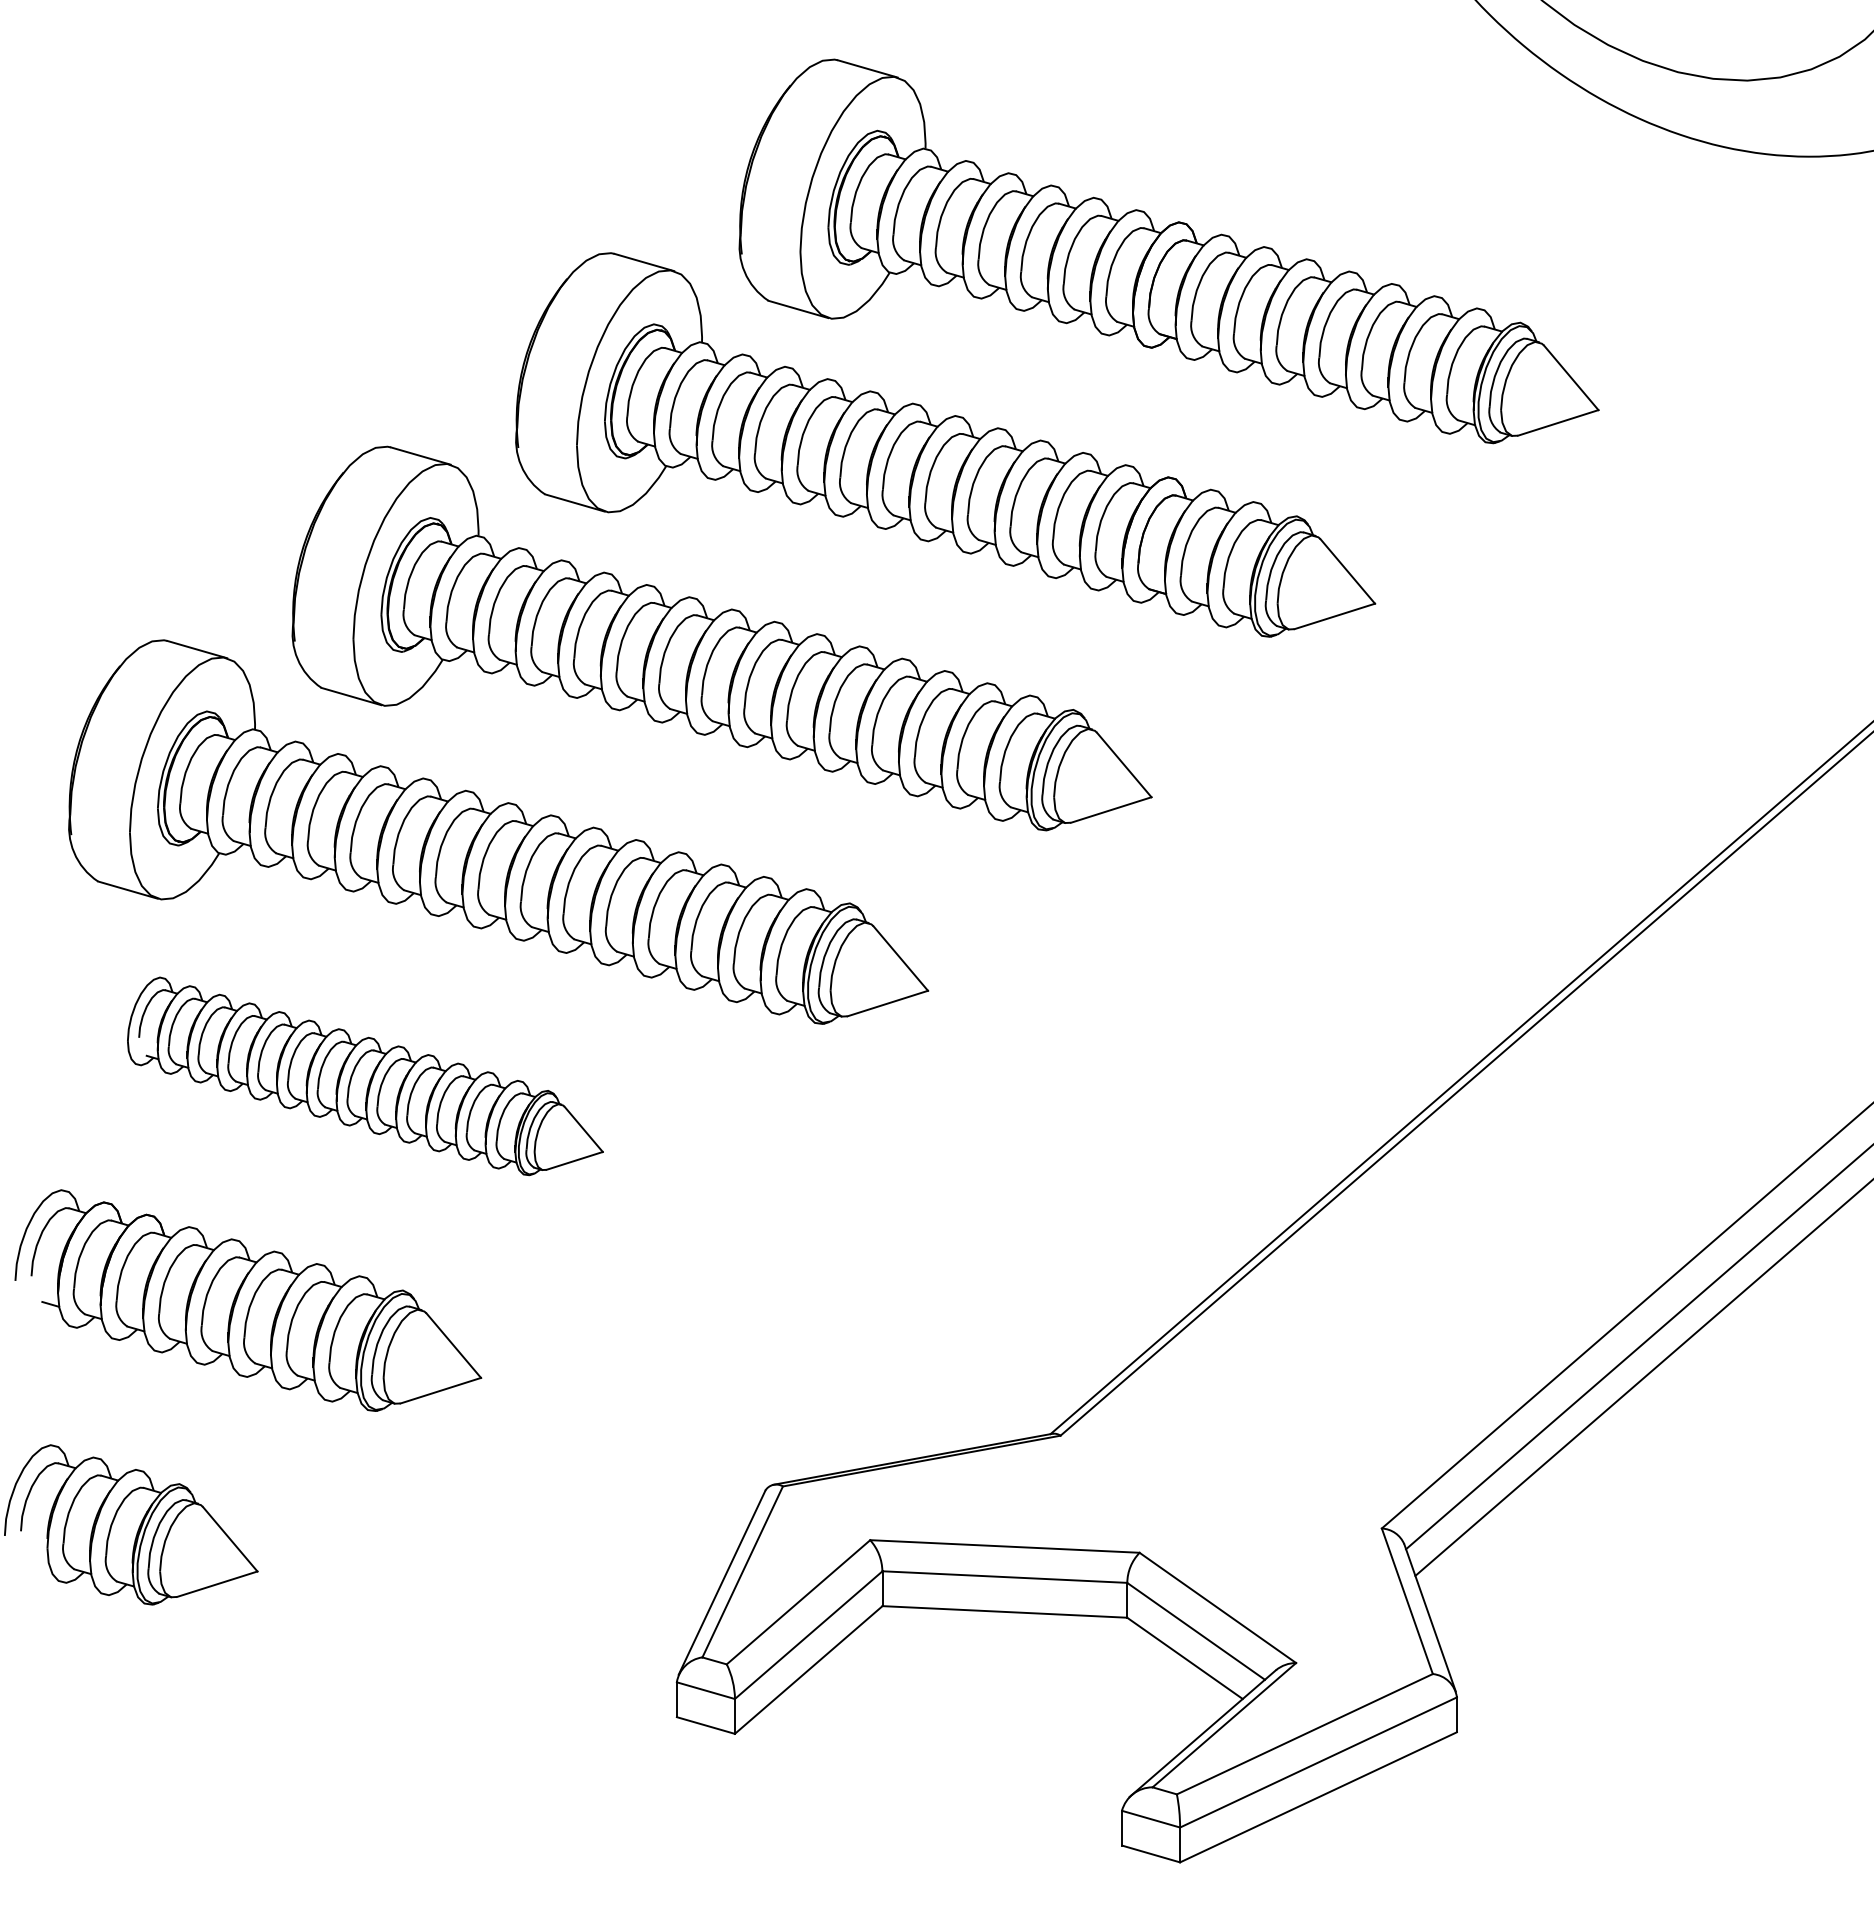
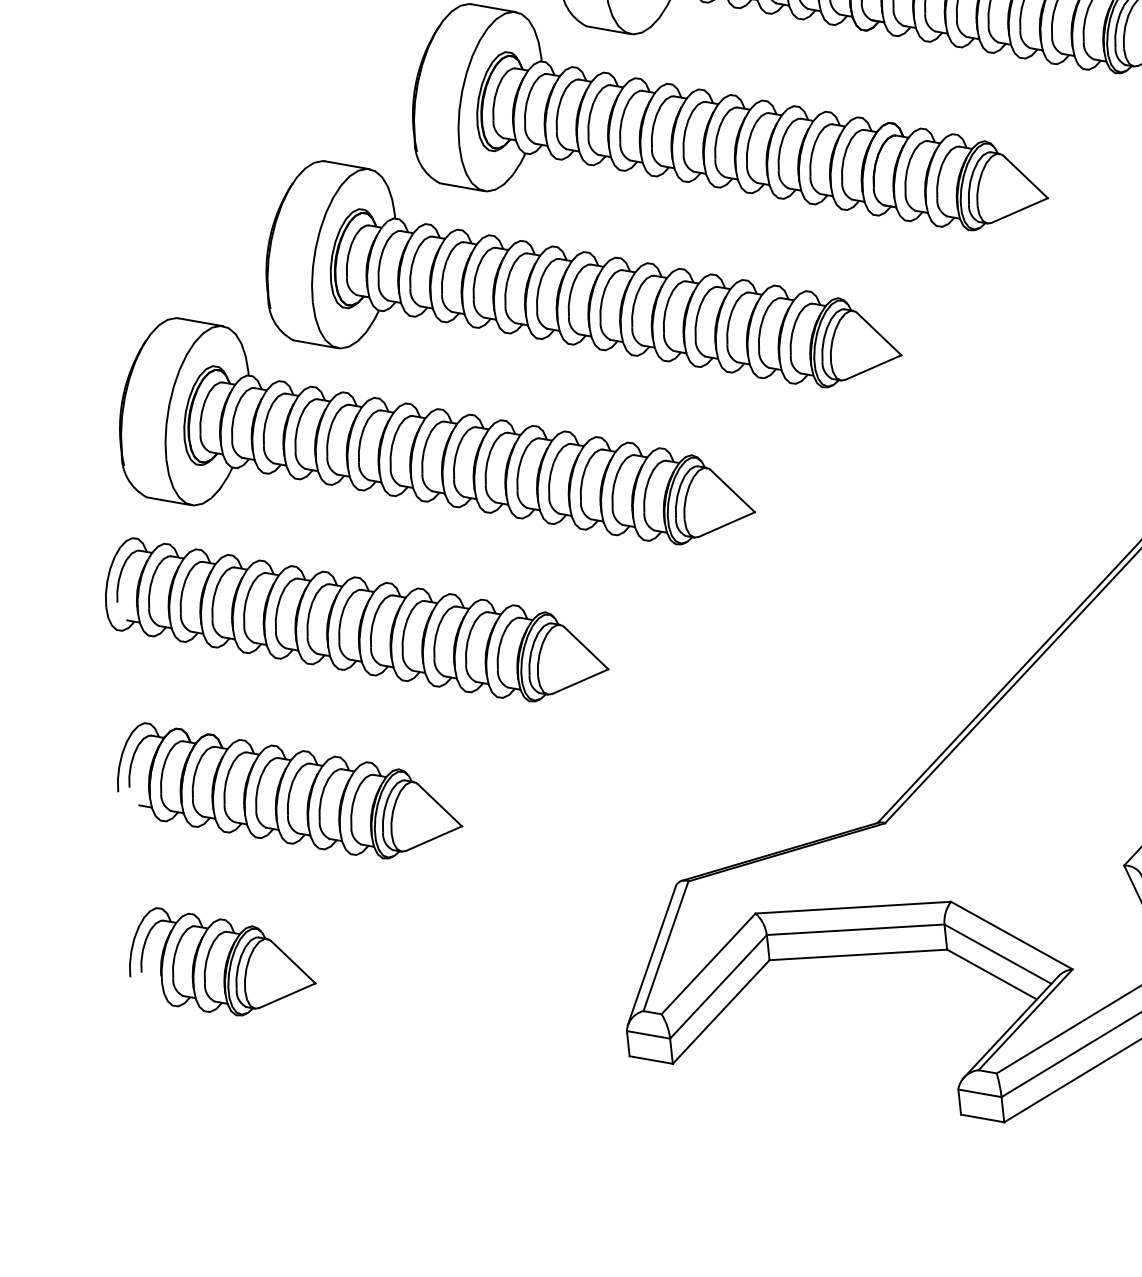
part: (365, 1076) -> (355, 617), size x1.43

